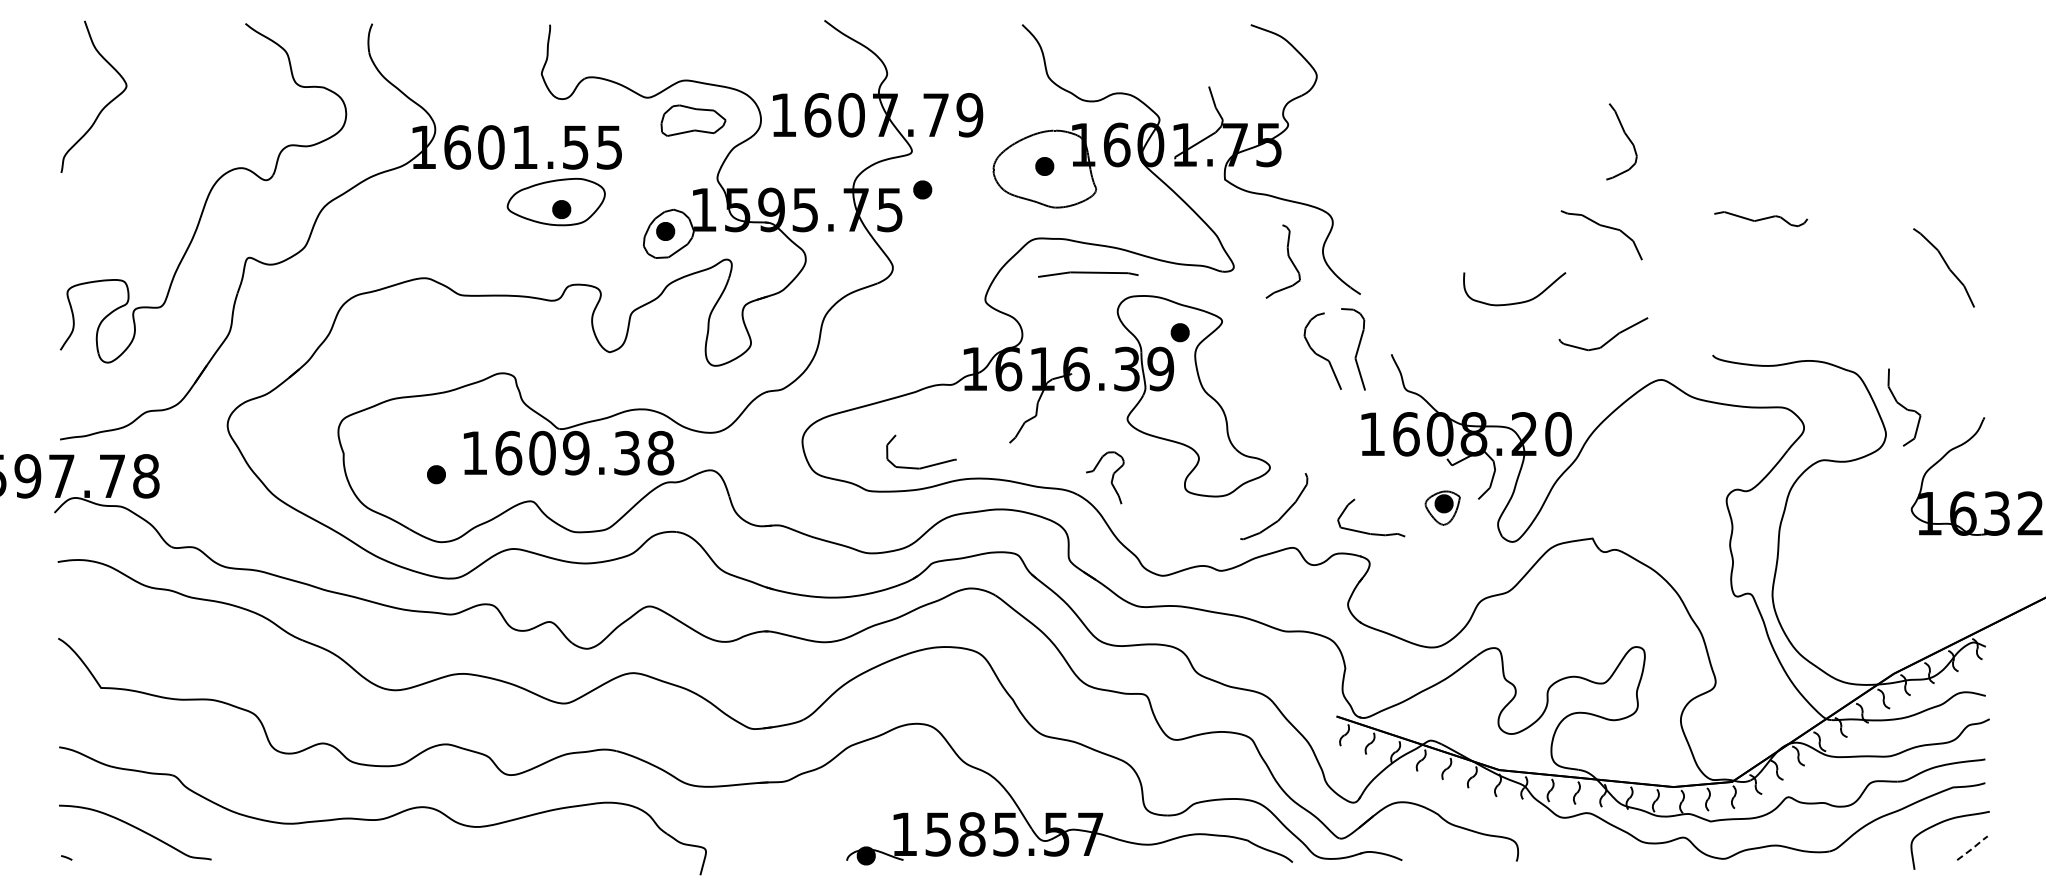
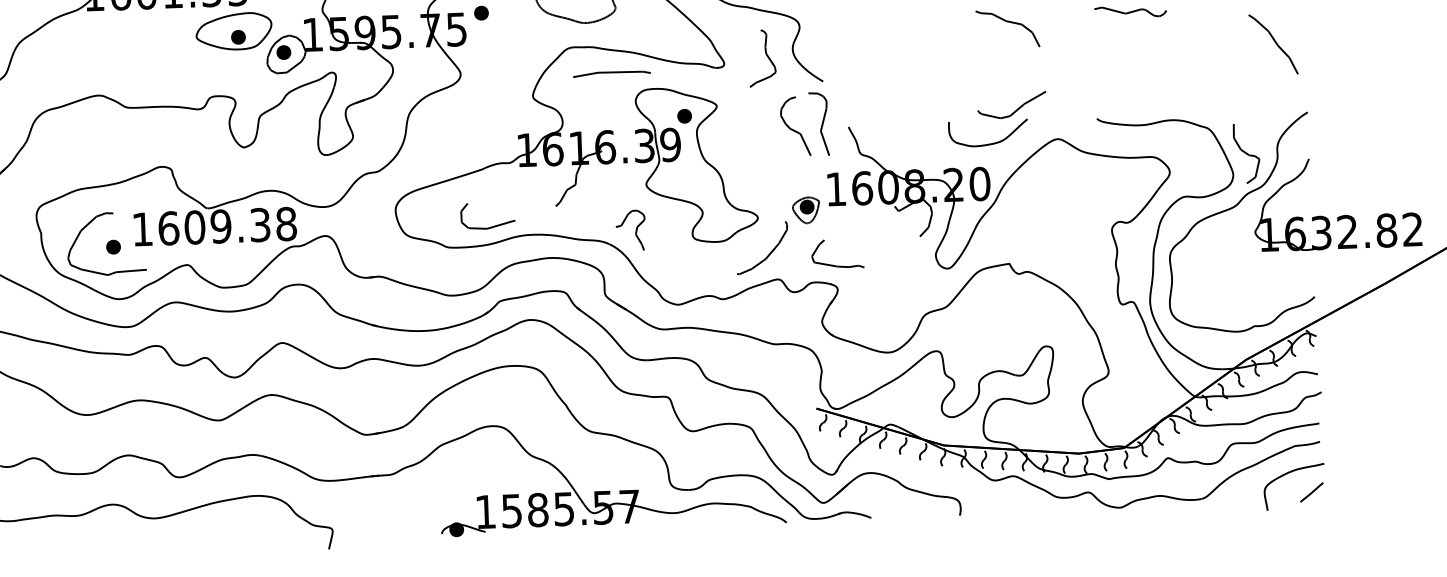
part: (555, 201) -> (233, 31), moved
curve: (1514, 302) -> (988, 143), moved
part: (403, 446) -> (87, 226), added
part: (1882, 478) -> (1231, 209), added
part: (1442, 507) -> (806, 210), moved
line: (1973, 848) -> (1312, 492), dashed -> solid

